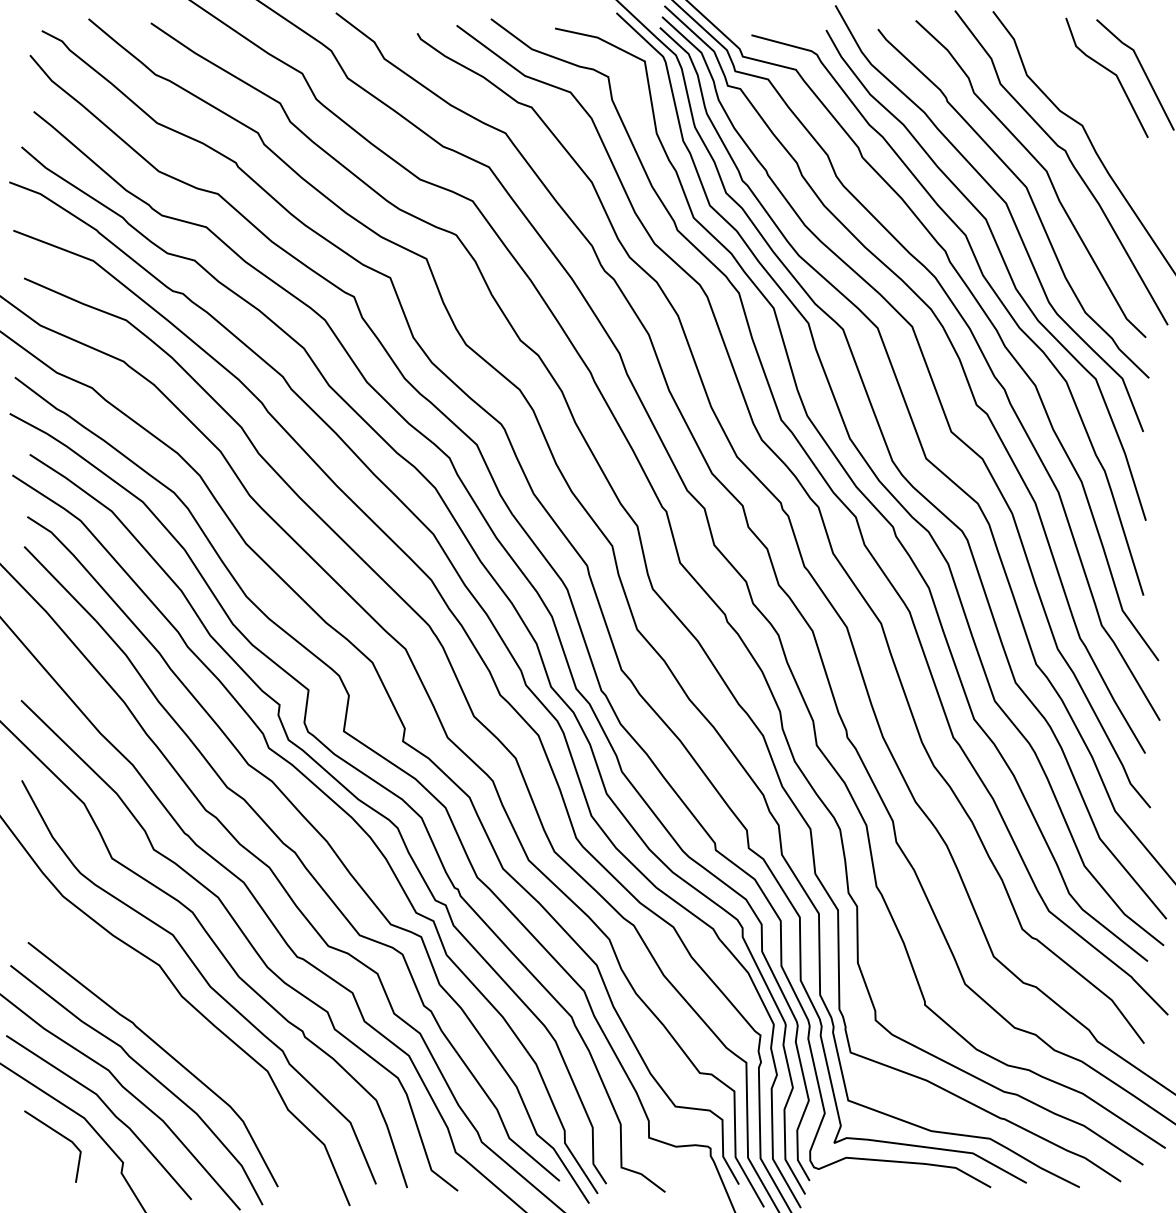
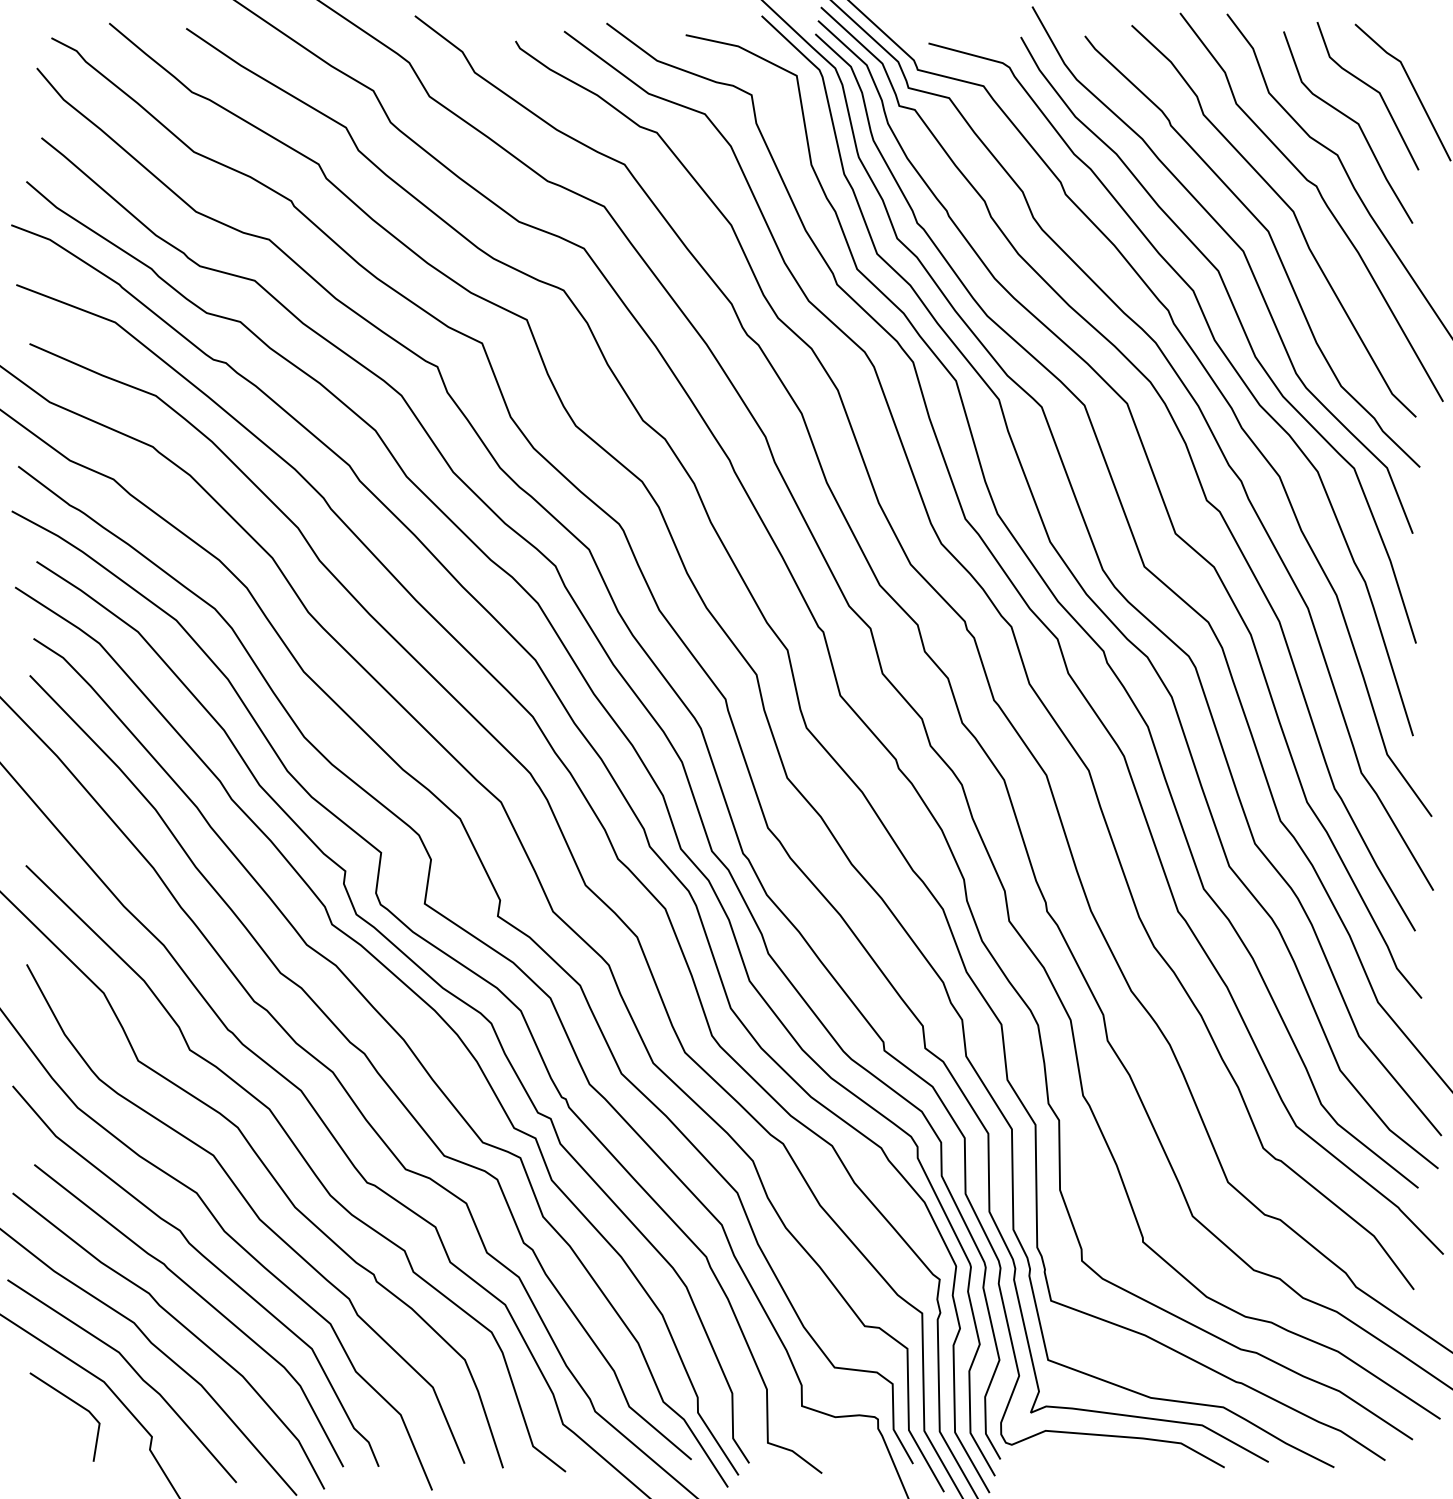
curve: (1094, 98) -> (1352, 121), added
curve: (166, 1019) -> (205, 1259), added

